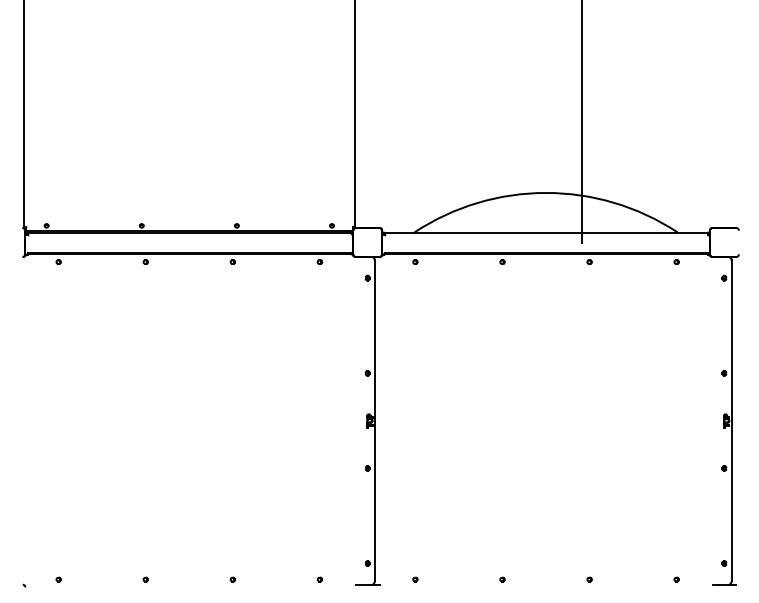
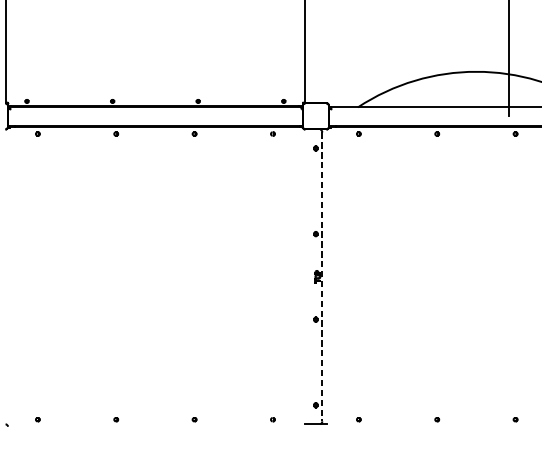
line: (374, 420) -> (322, 276), solid -> dashed

